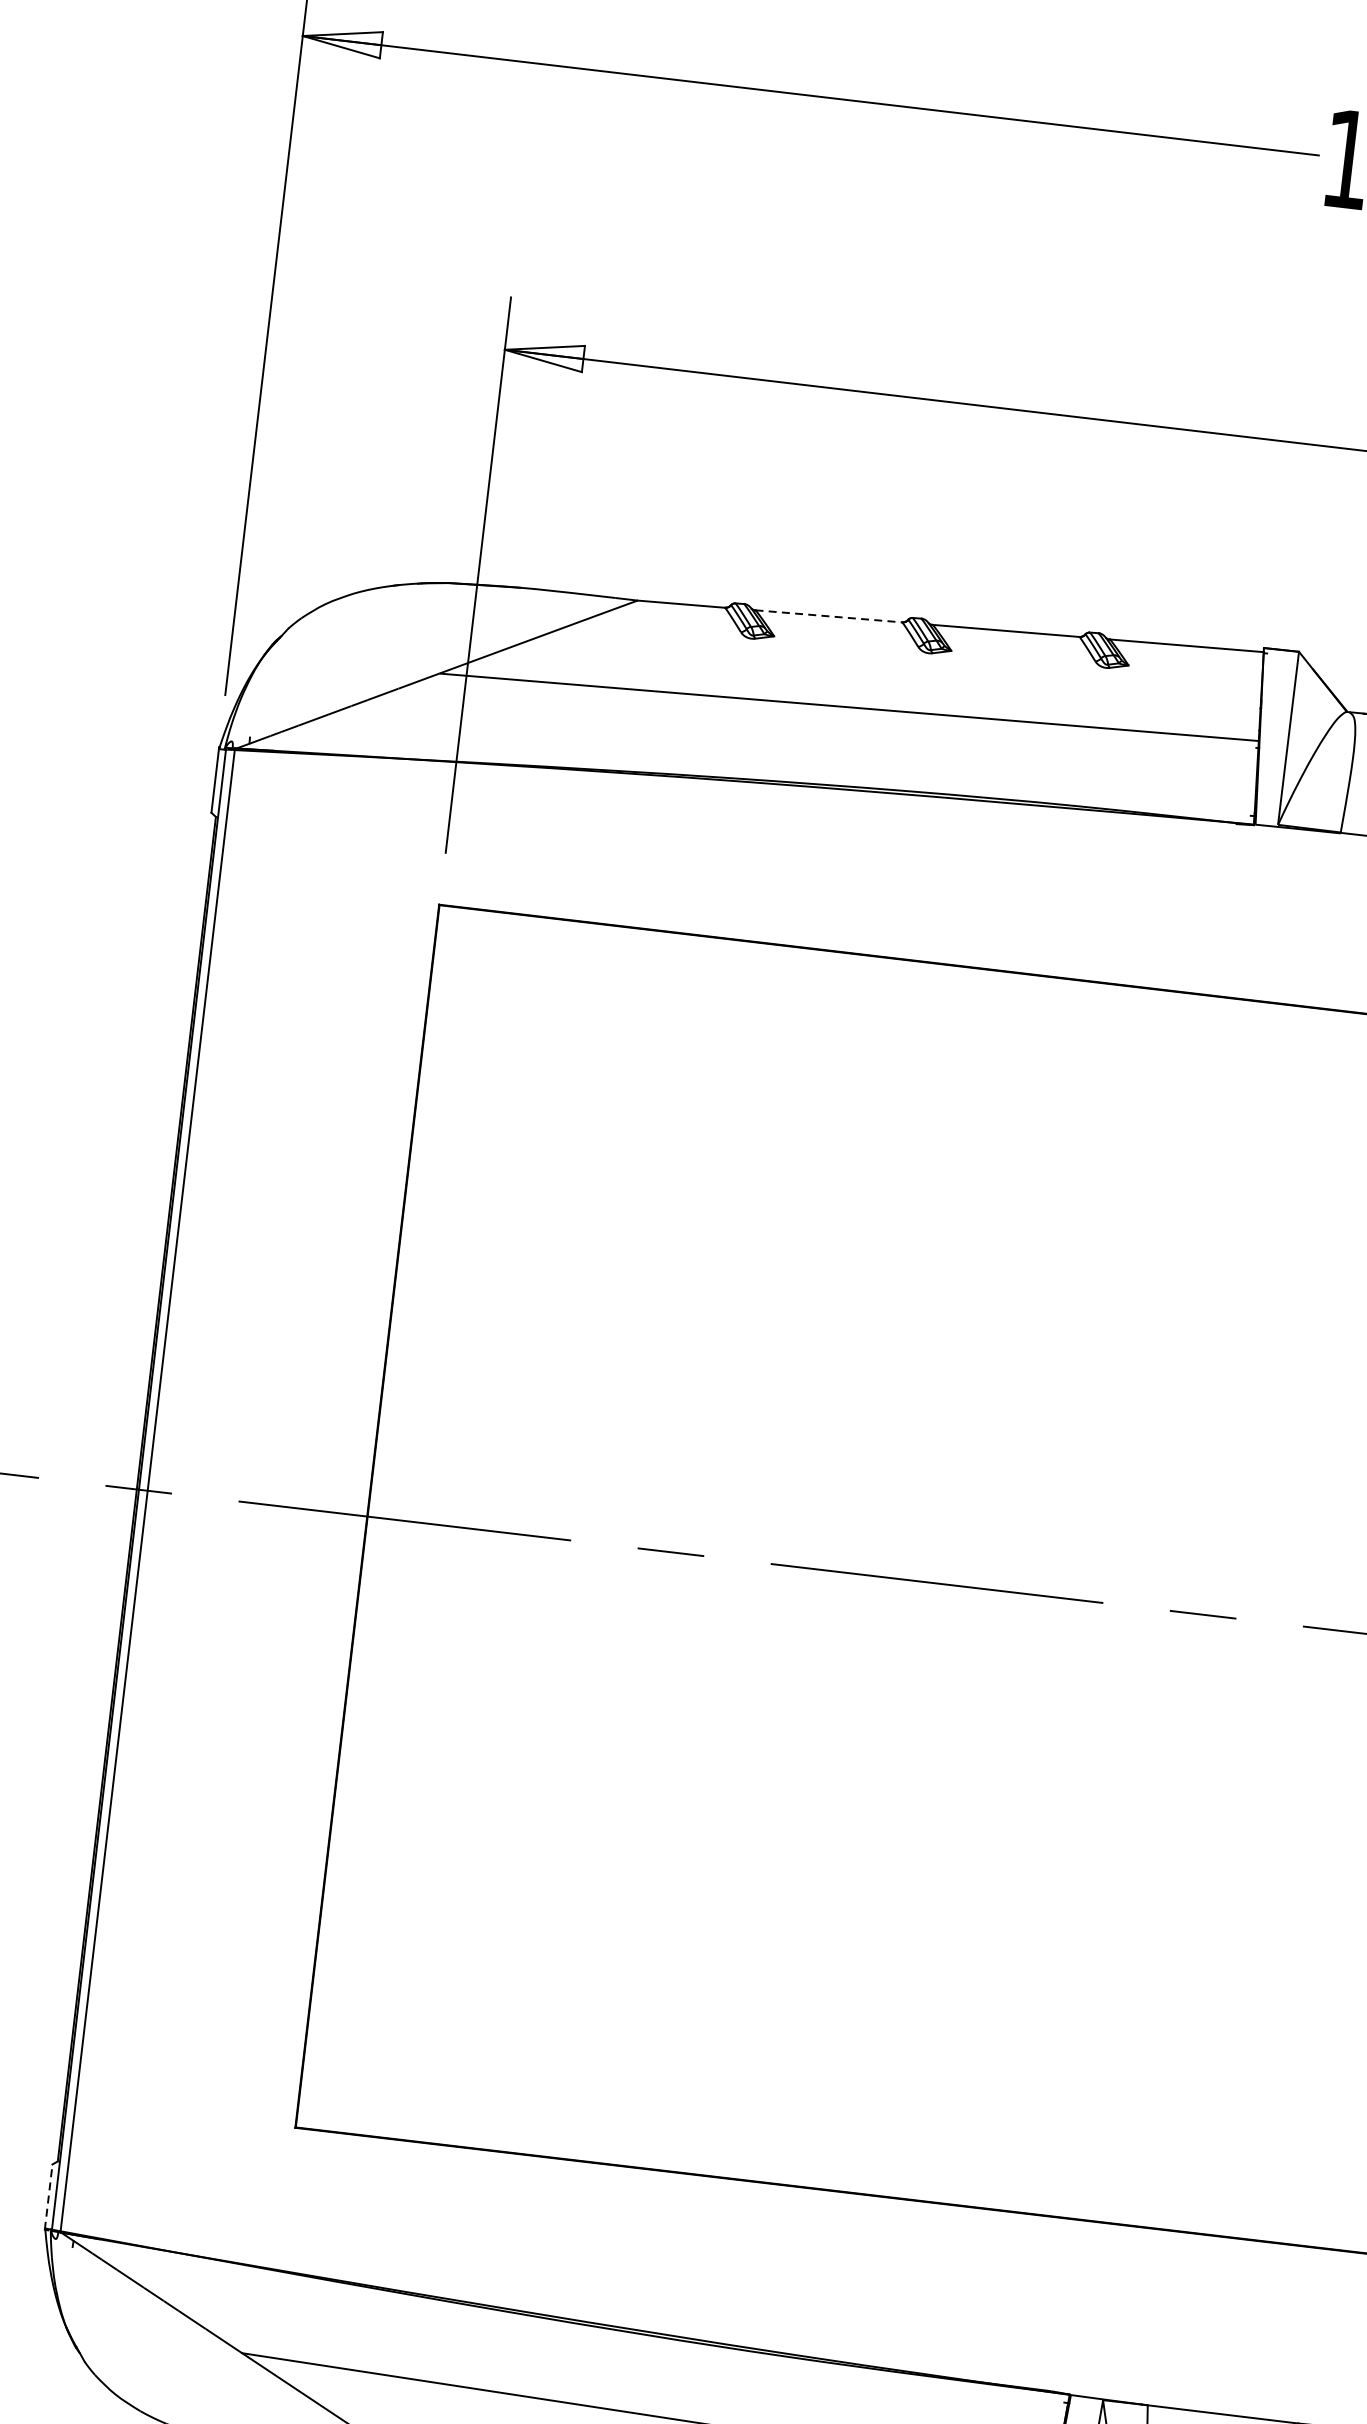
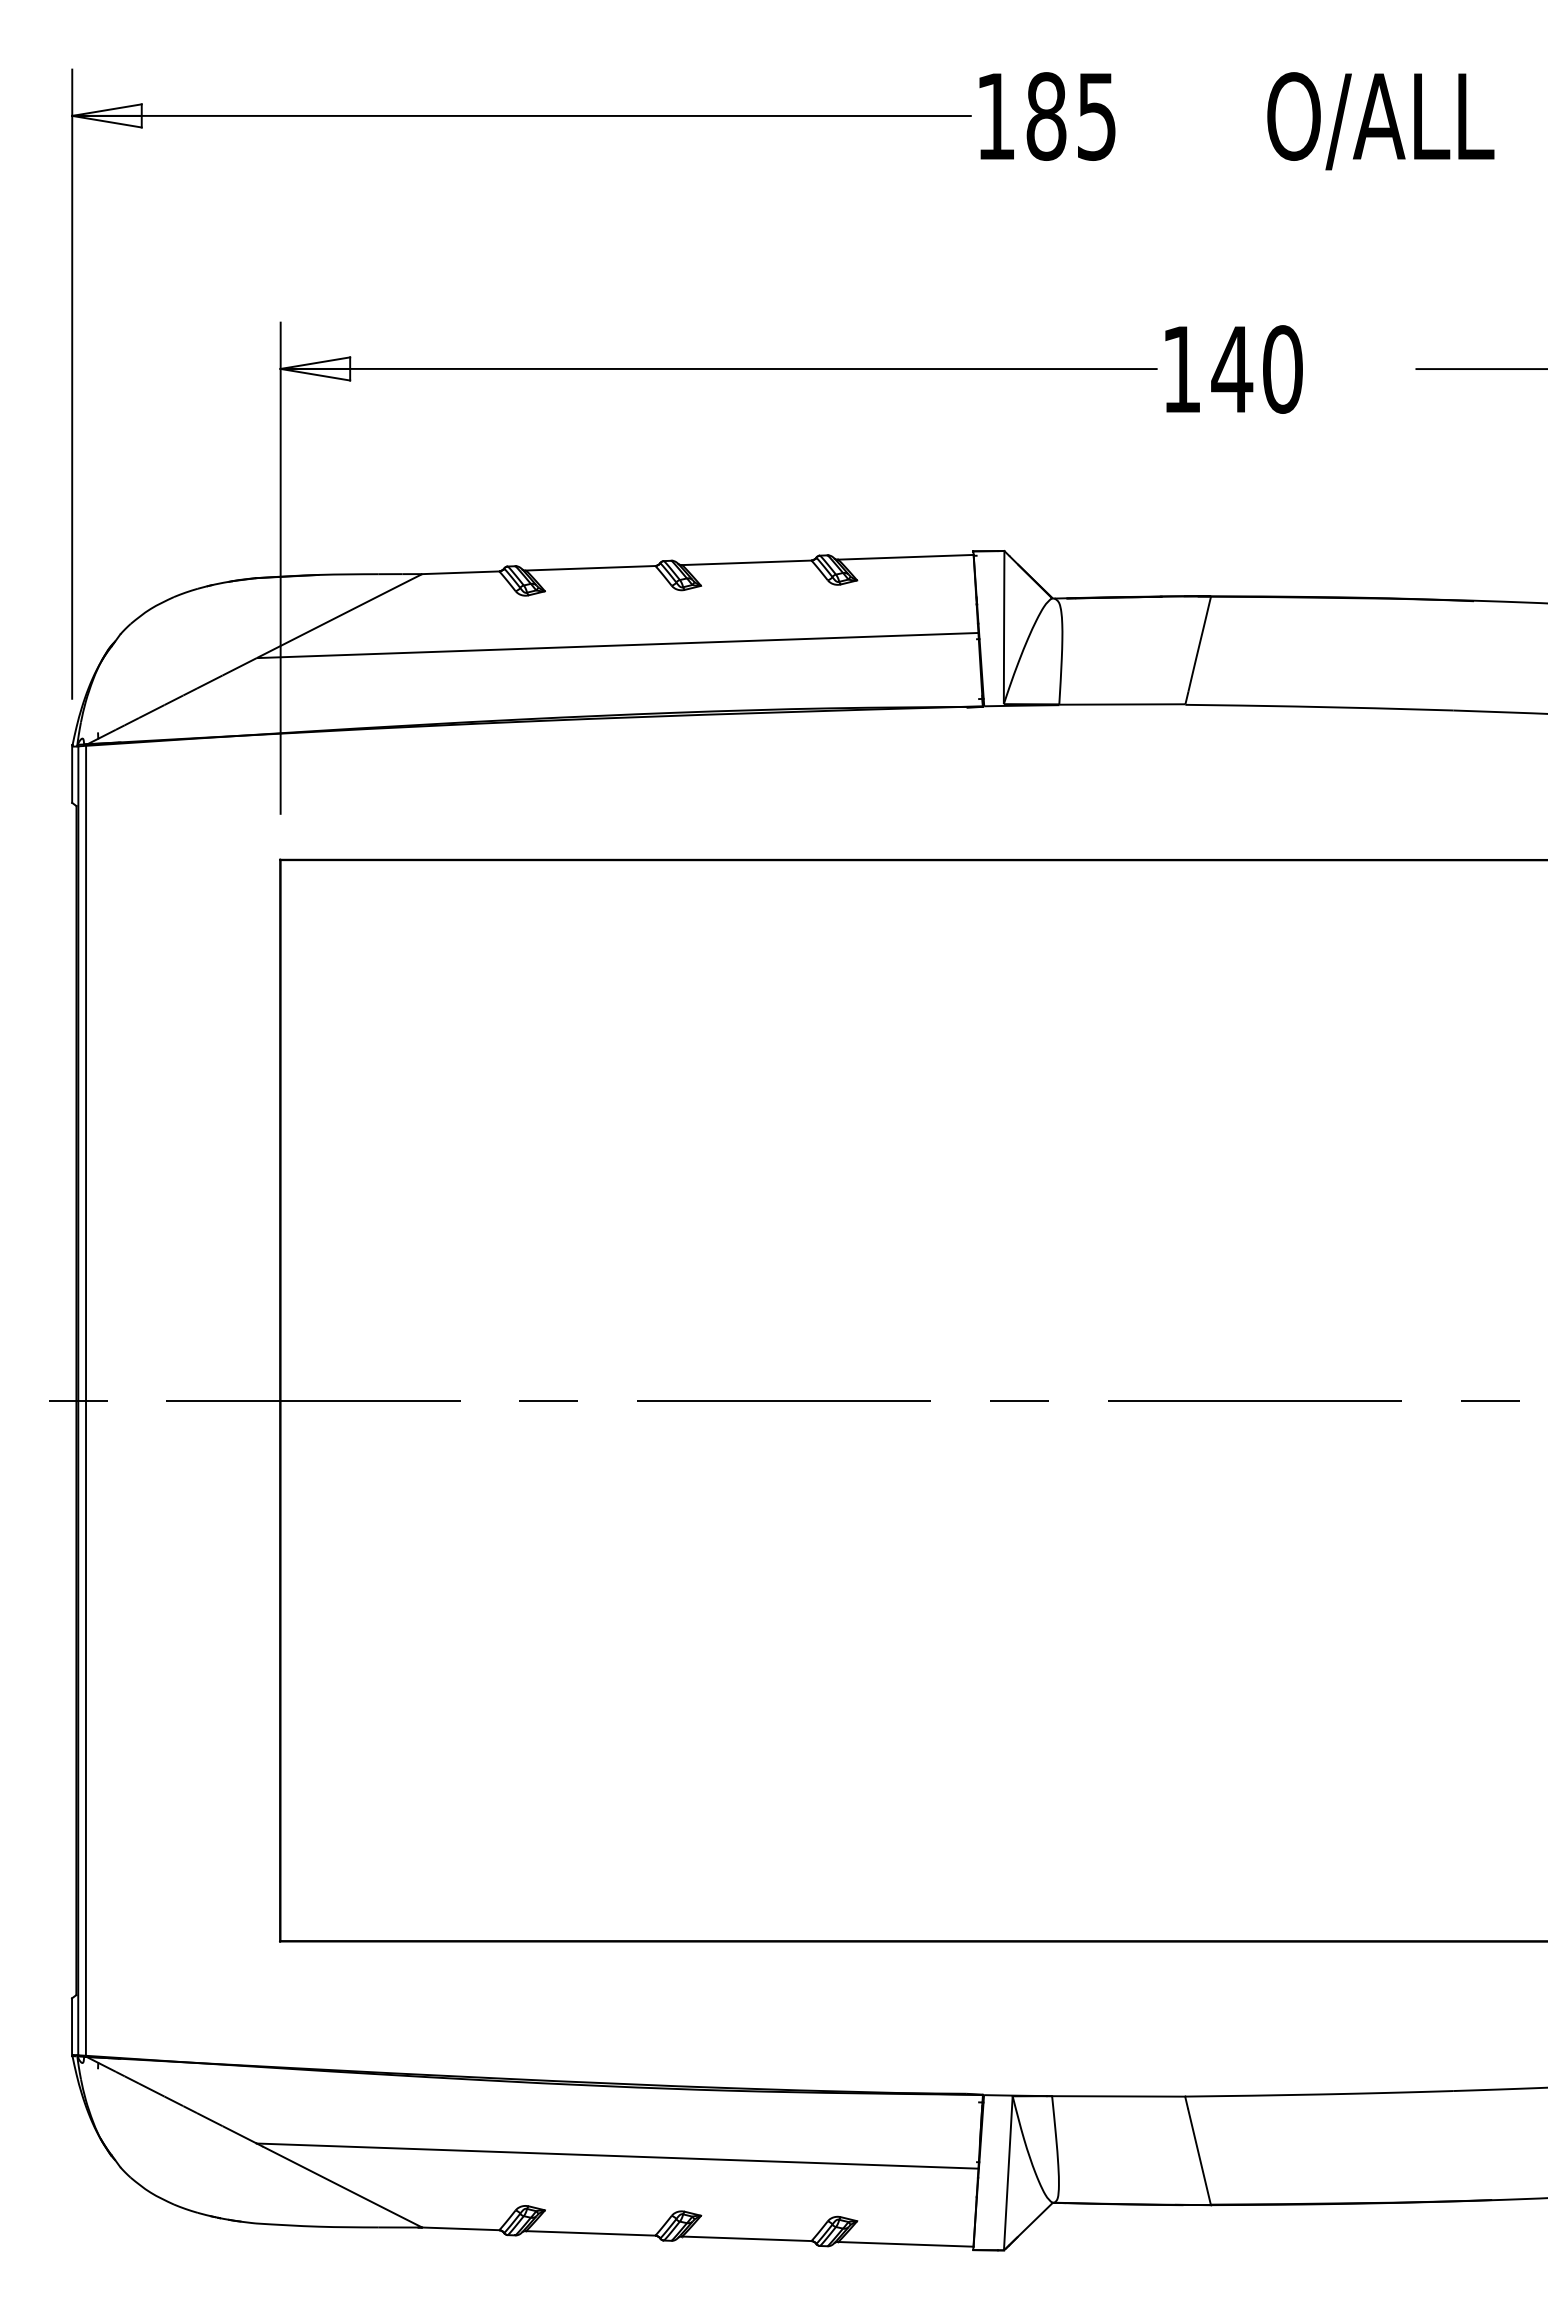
line: (828, 616) -> (590, 568), dashed -> solid
line: (49, 2197) -> (72, 2027), dashed -> solid

